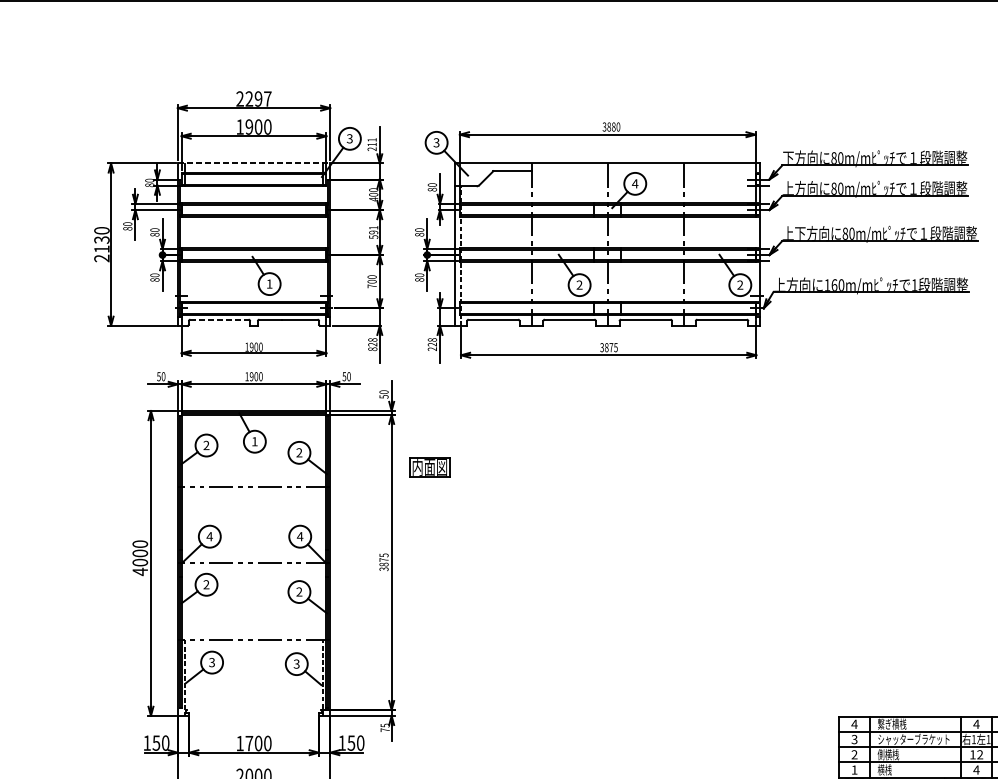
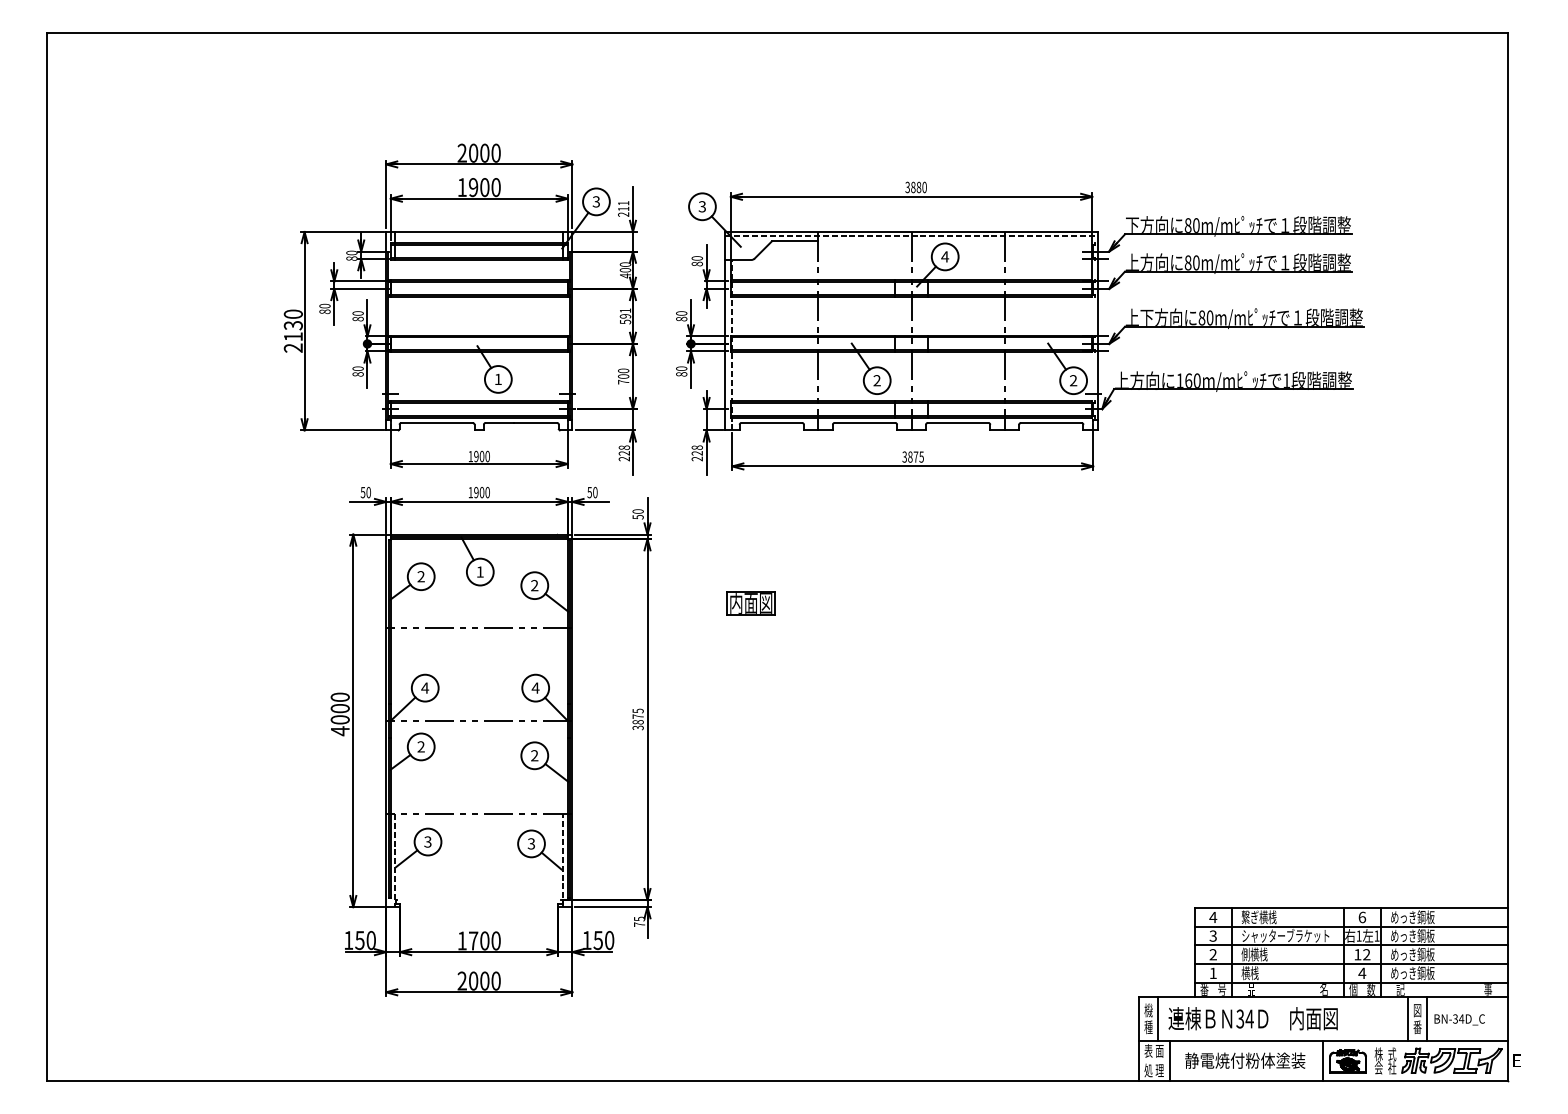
text: (258, 98) -> (484, 152), 2297 -> 2000
line: (254, 163) -> (479, 231), dashed -> solid
line: (607, 167) -> (911, 236), added
line: (219, 319) -> (437, 422), dashed -> solid
text: (372, 348) -> (624, 458), 828 -> 228
part: (429, 467) -> (750, 603), moved
text: (976, 724) -> (1362, 917), 4 -> 6

